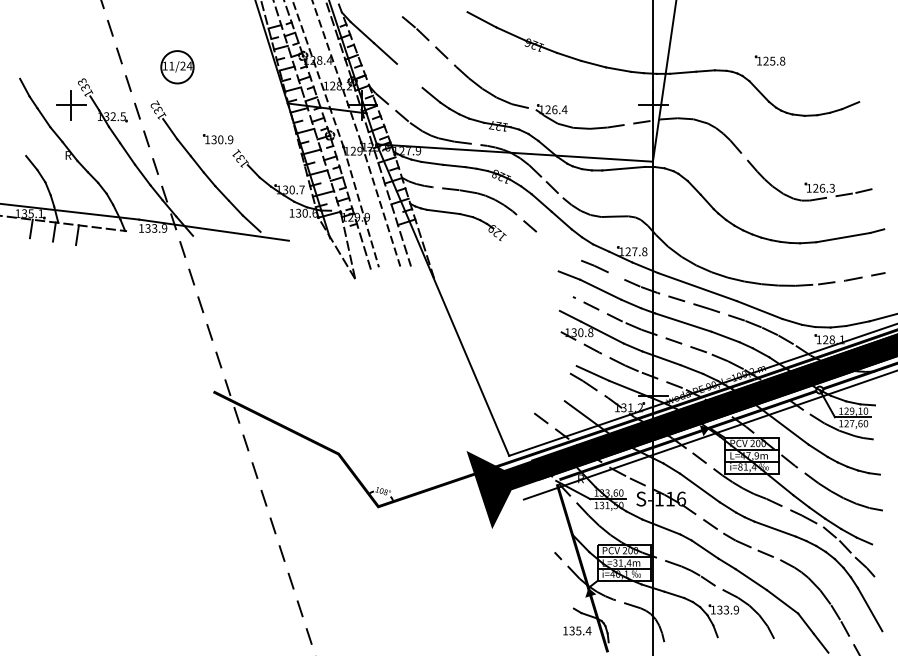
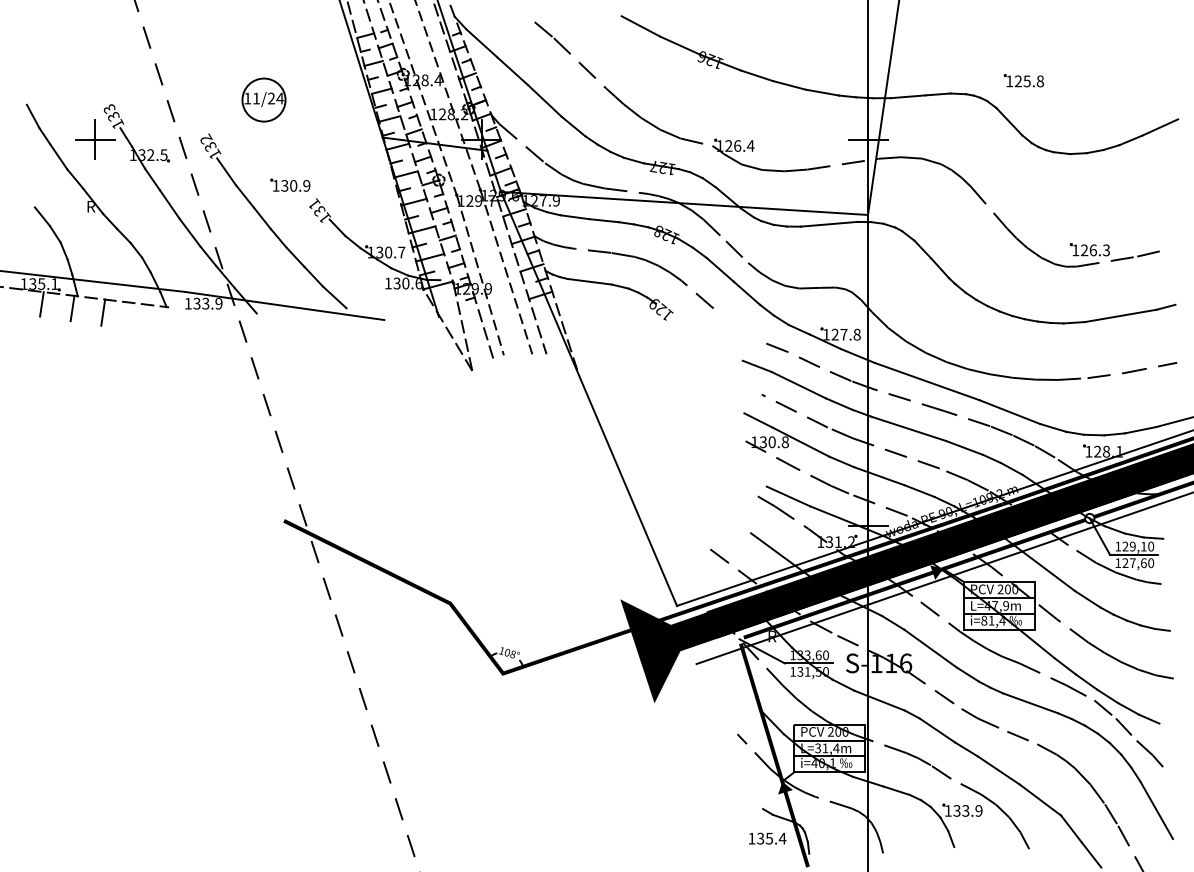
part: (177, 67) -> (264, 100), moved
line: (409, 75) -> (544, 100), added
line: (872, 95) -> (1159, 126), added
part: (596, 266) -> (793, 354), size x1.67

